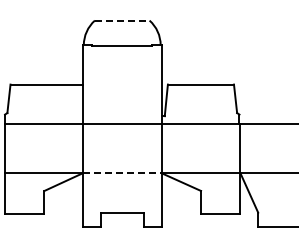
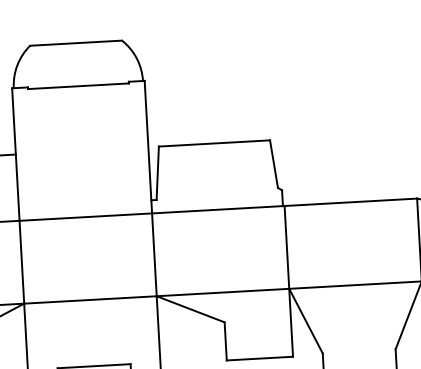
line: (122, 20) -> (76, 43), dashed -> solid
line: (122, 173) -> (90, 300), dashed -> solid

